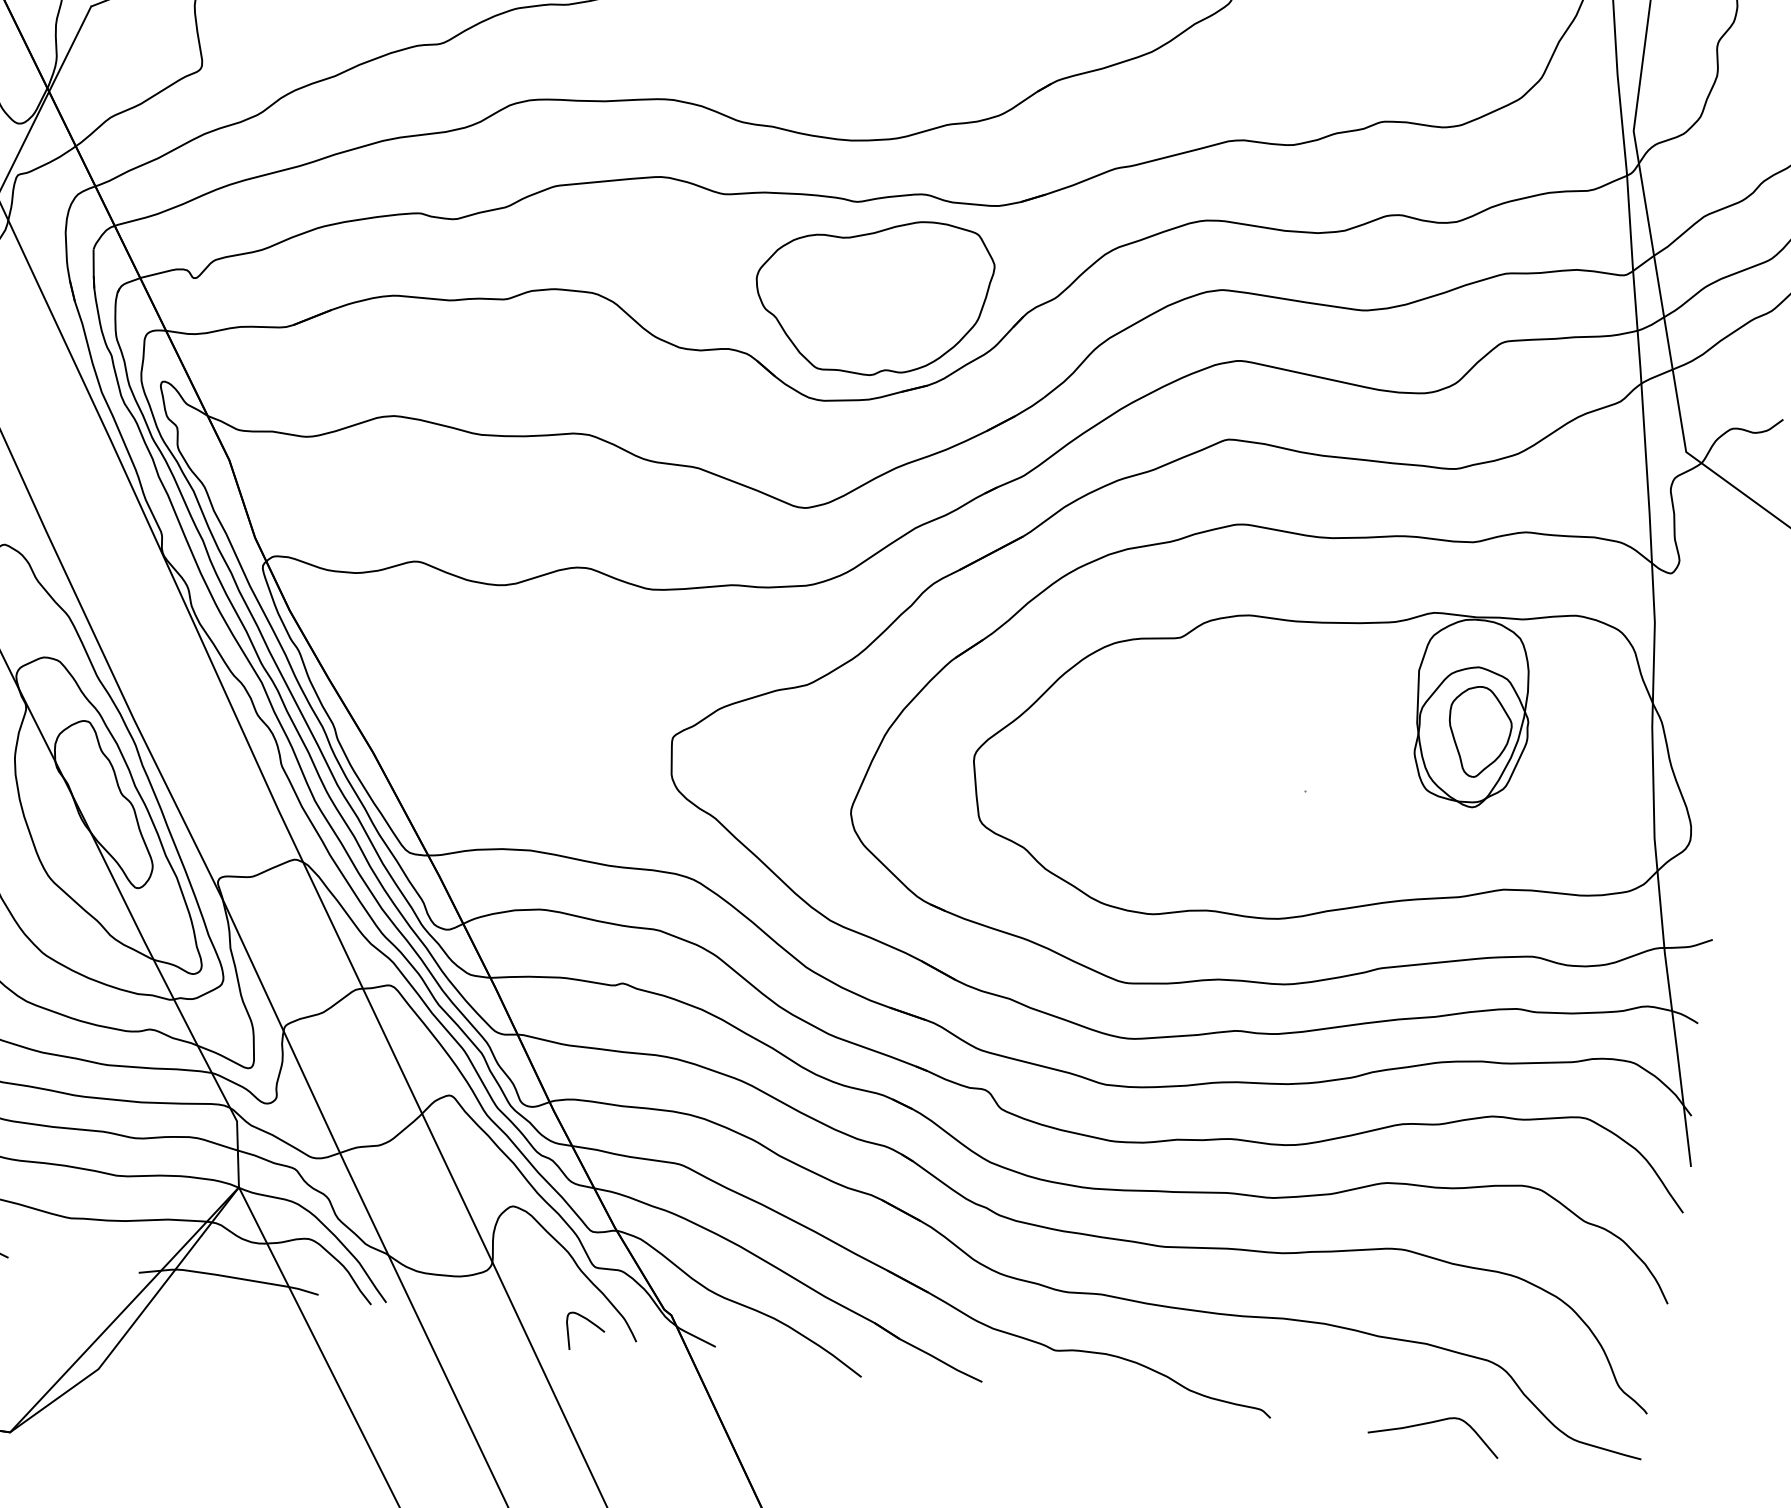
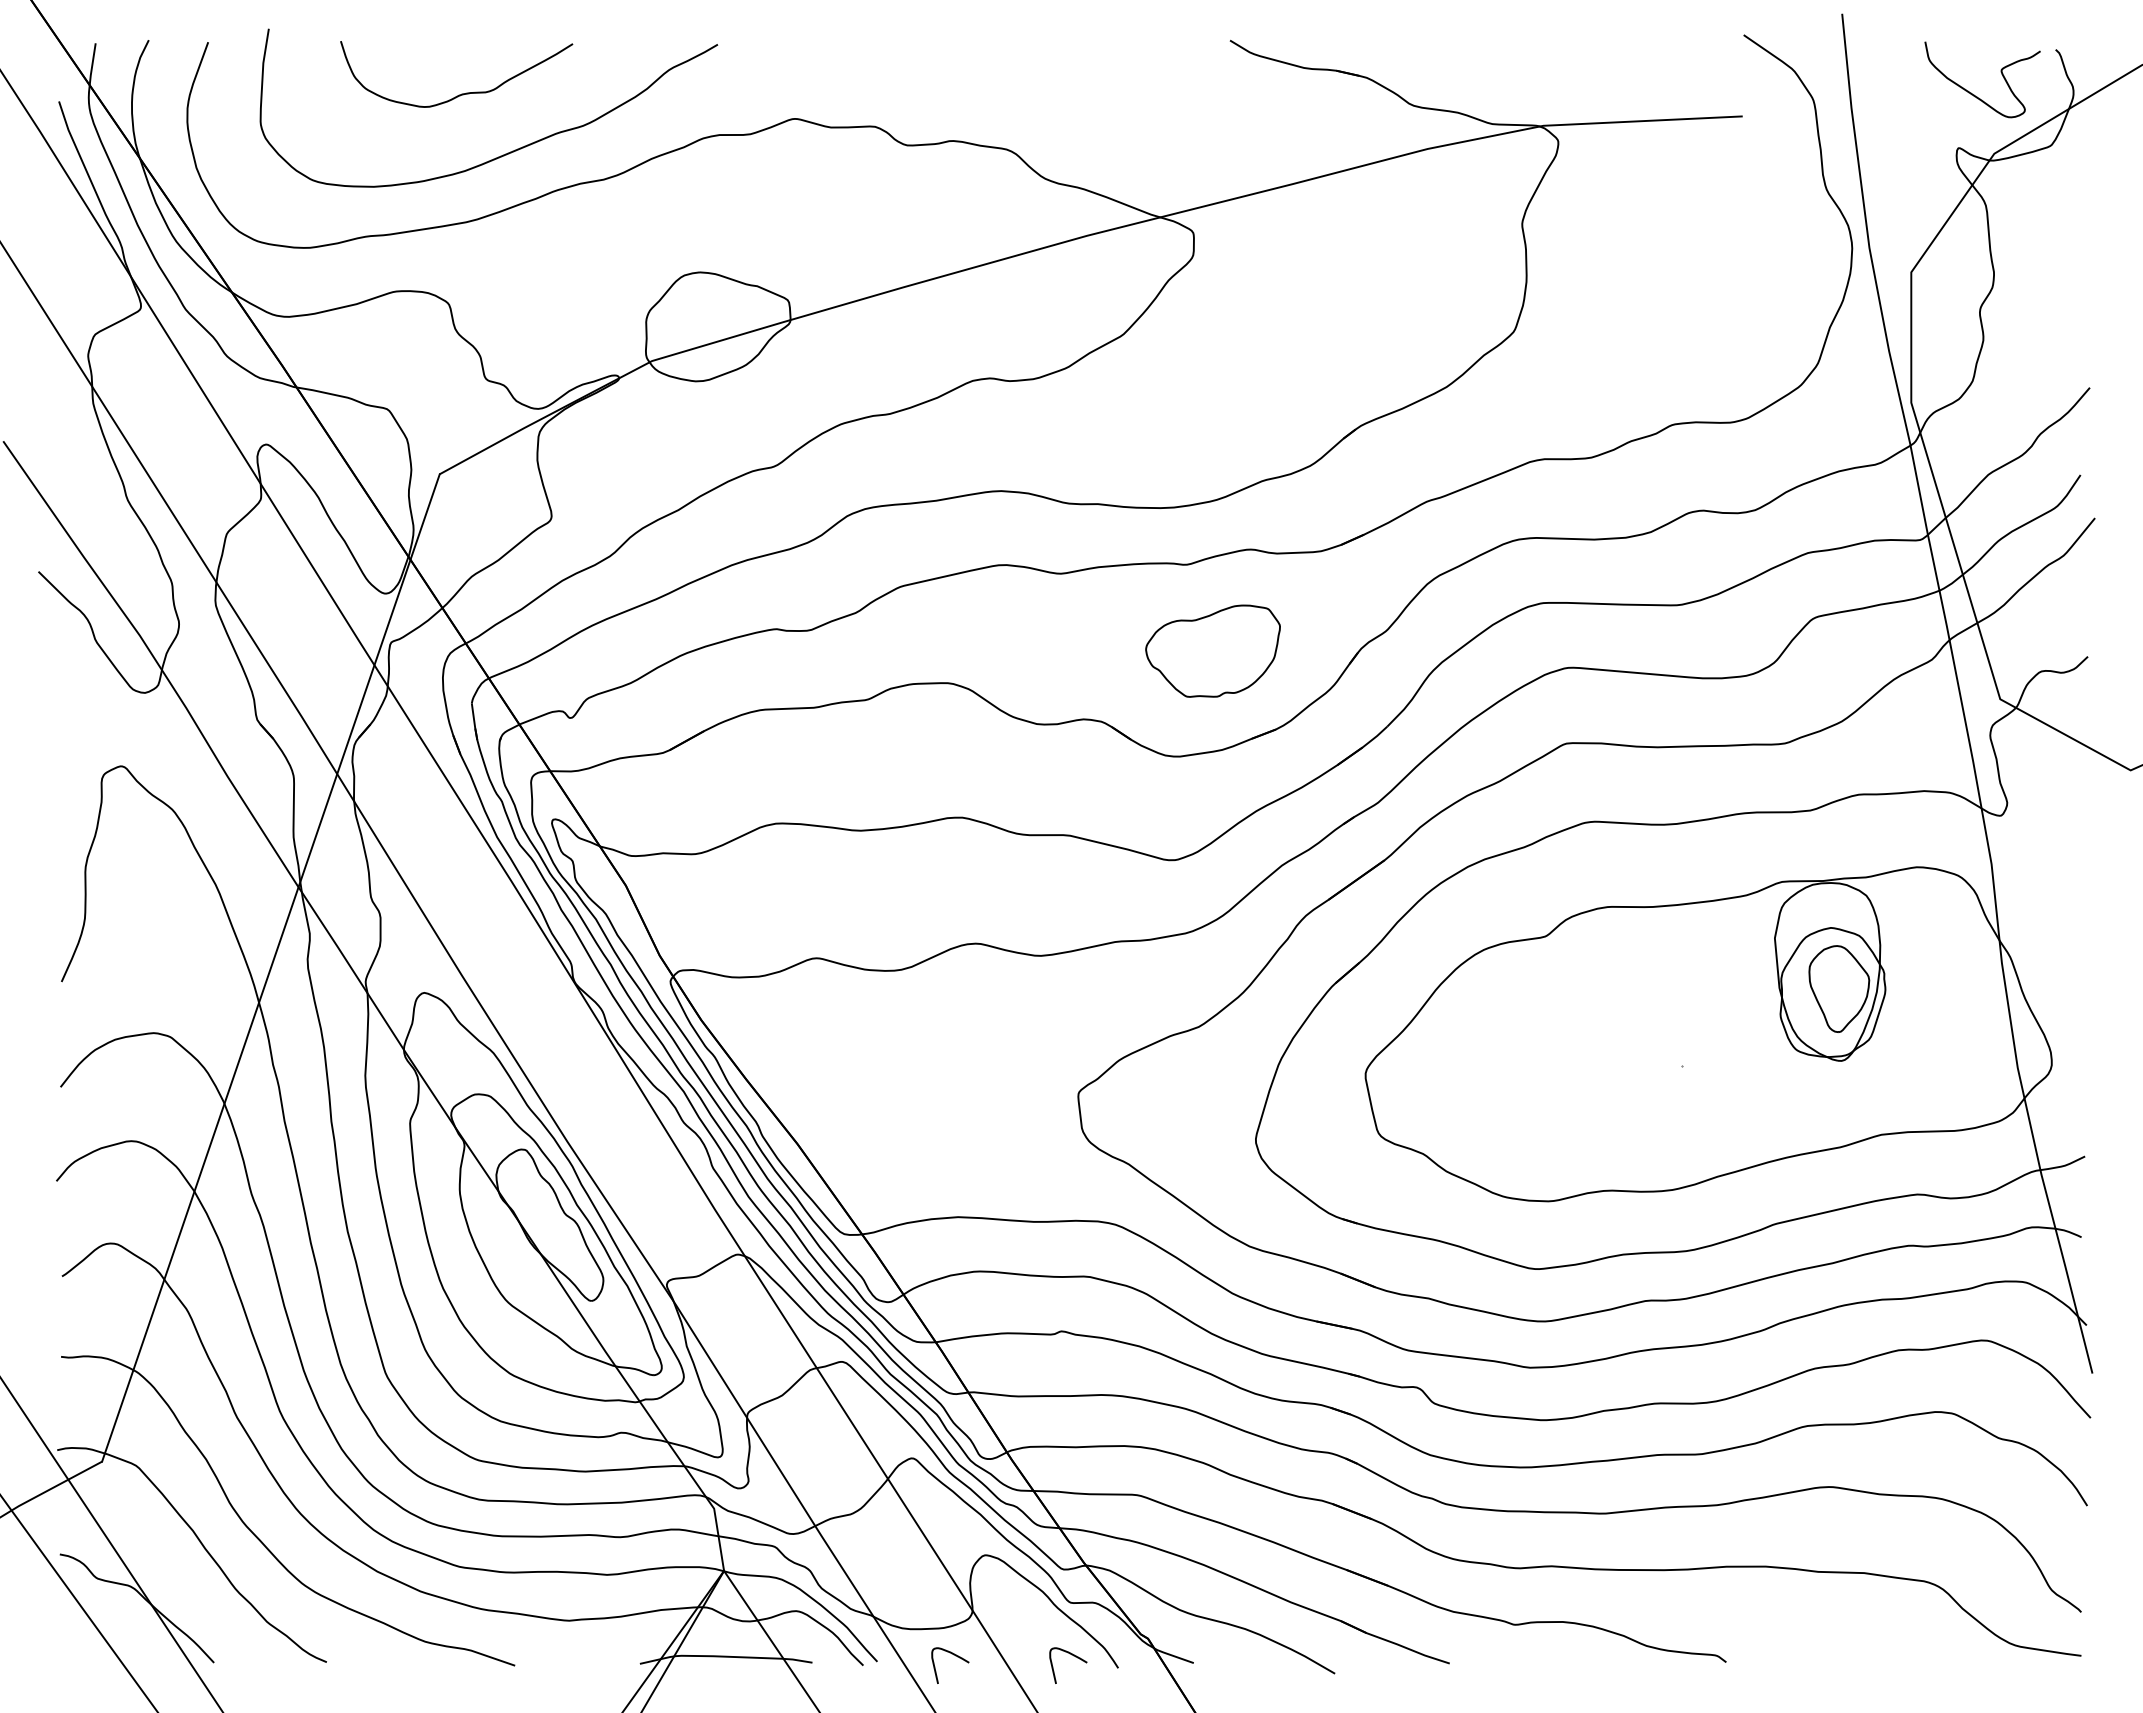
part: (872, 295) -> (1212, 651), size x0.6
curve: (468, 1307) -> (955, 1656), added
curve: (1432, 1423) -> (1879, 1647), removed

